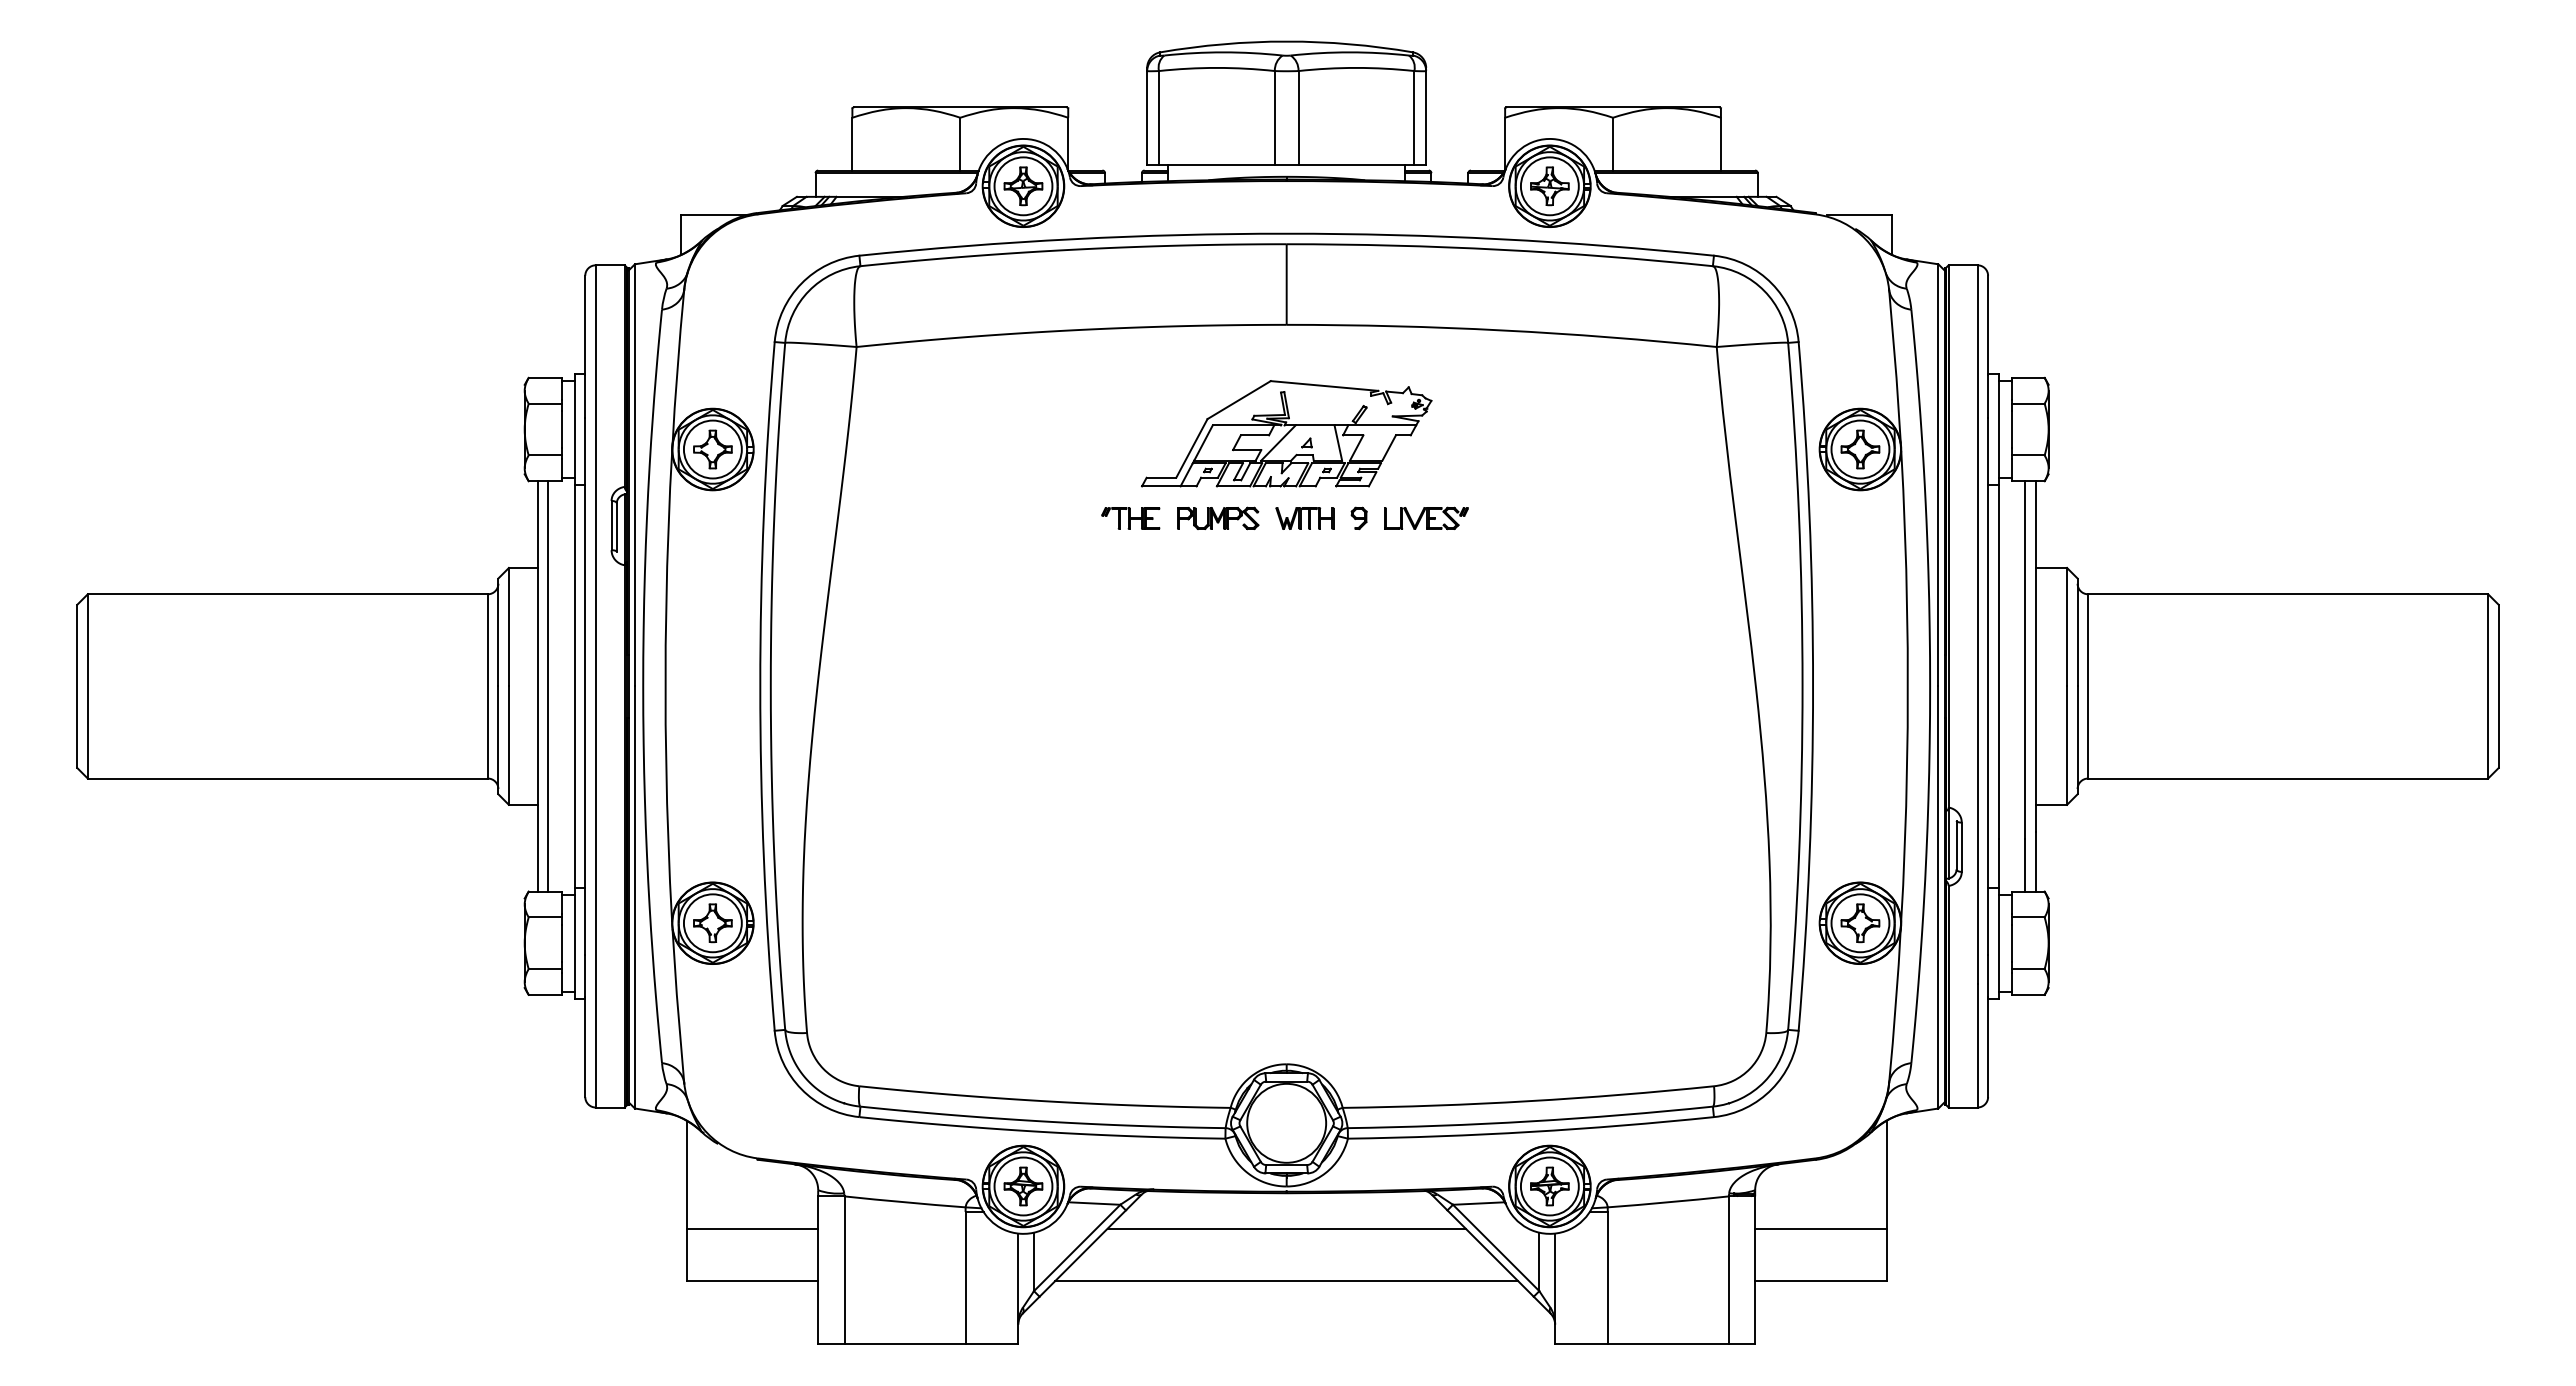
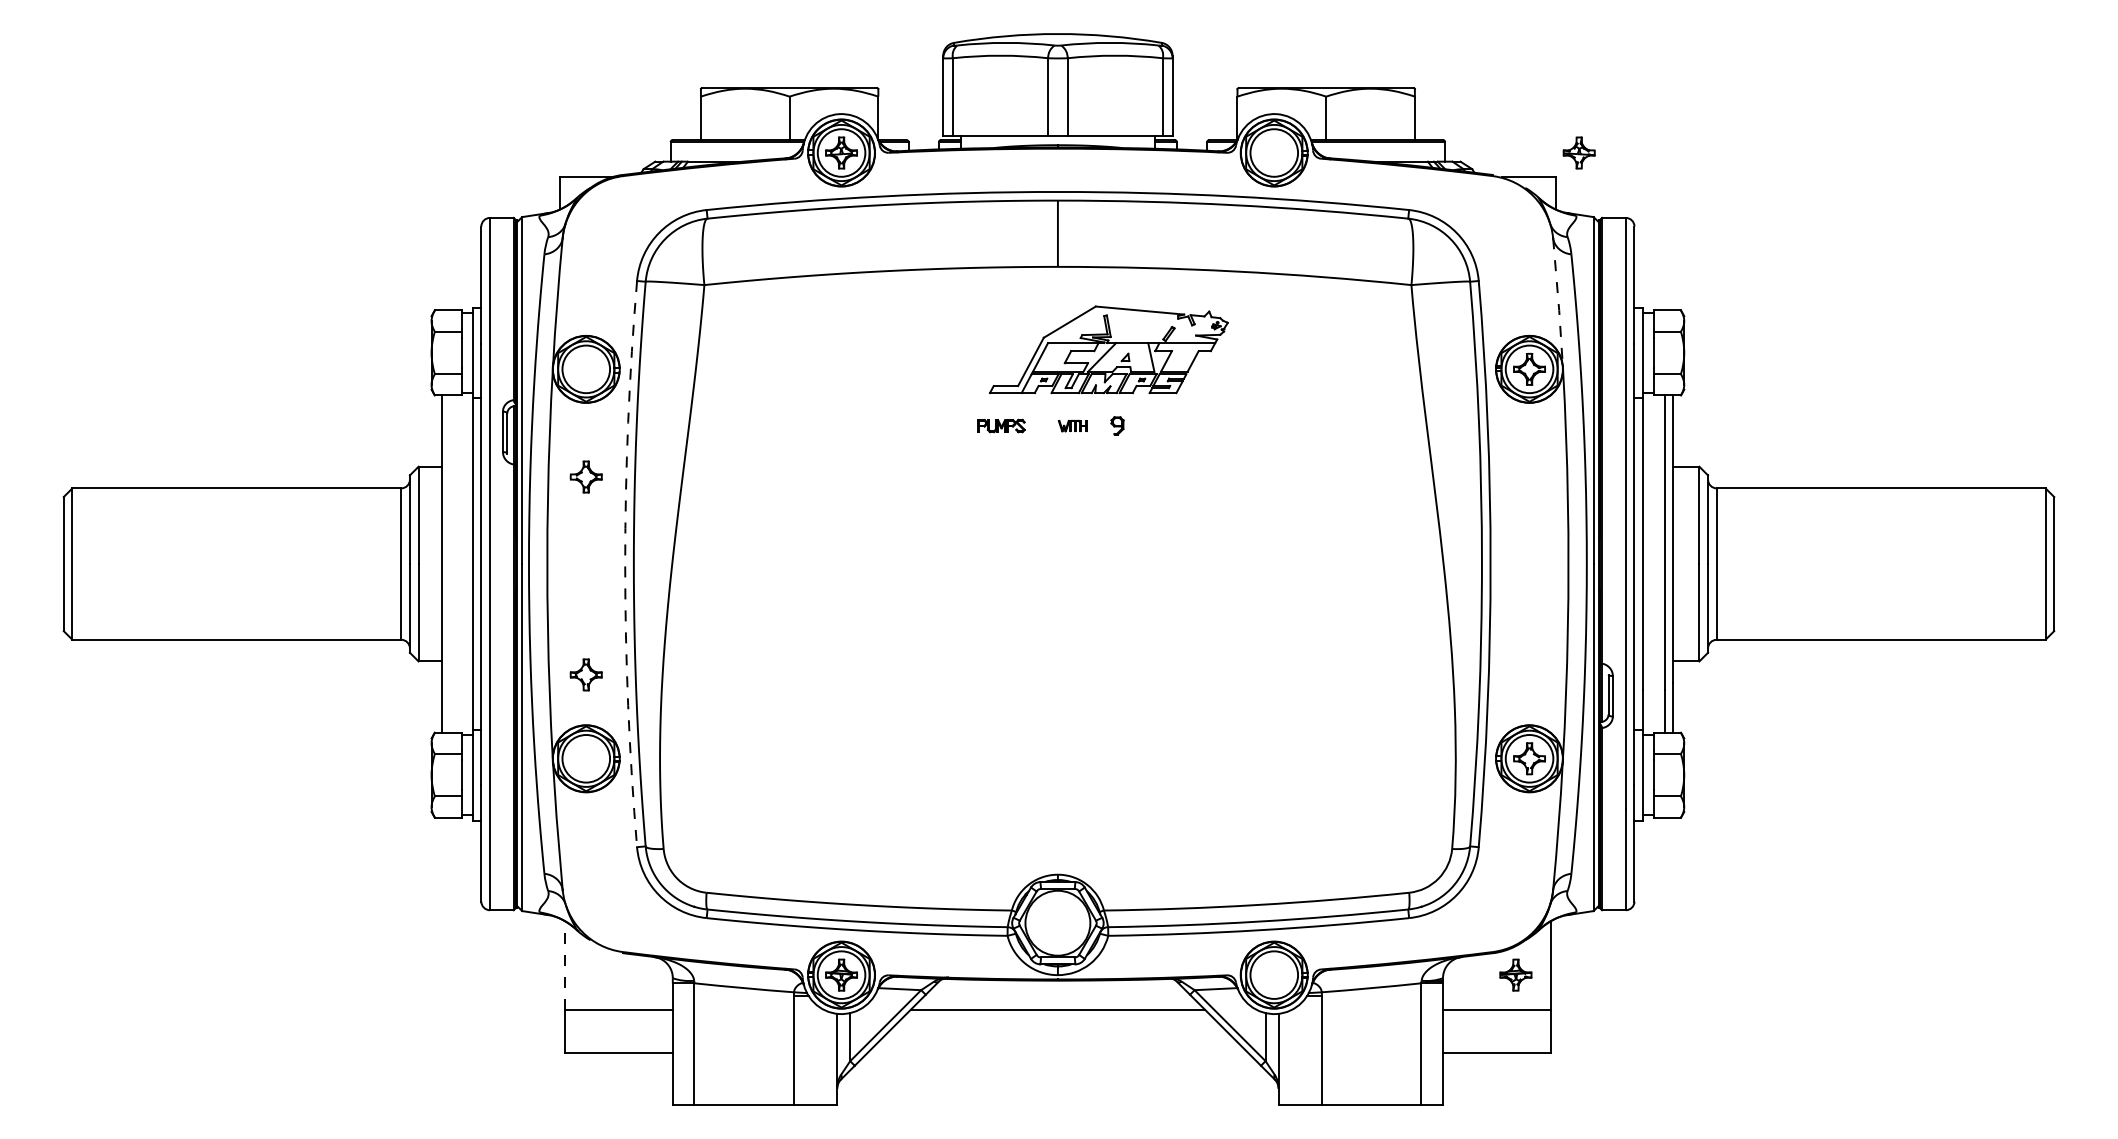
part: (1549, 186) -> (1578, 153), moved
line: (1895, 367) -> (1558, 301), solid -> dashed
part: (1286, 433) -> (1108, 349), moved
part: (712, 449) -> (585, 477), moved
part: (1130, 518) -> (929, 426), removed
part: (1218, 518) -> (1001, 426), size x0.7
part: (1304, 518) -> (1072, 426), size x0.6
part: (1426, 518) -> (1172, 426), removed
line: (548, 686) -> (451, 564), removed
arc: (760, 686) -> (625, 564), solid -> dashed
part: (712, 923) -> (585, 675), moved
line: (686, 1174) -> (564, 965), solid -> dashed
part: (1549, 1186) -> (1515, 975), moved
line: (1286, 1281) -> (1057, 1053), removed

